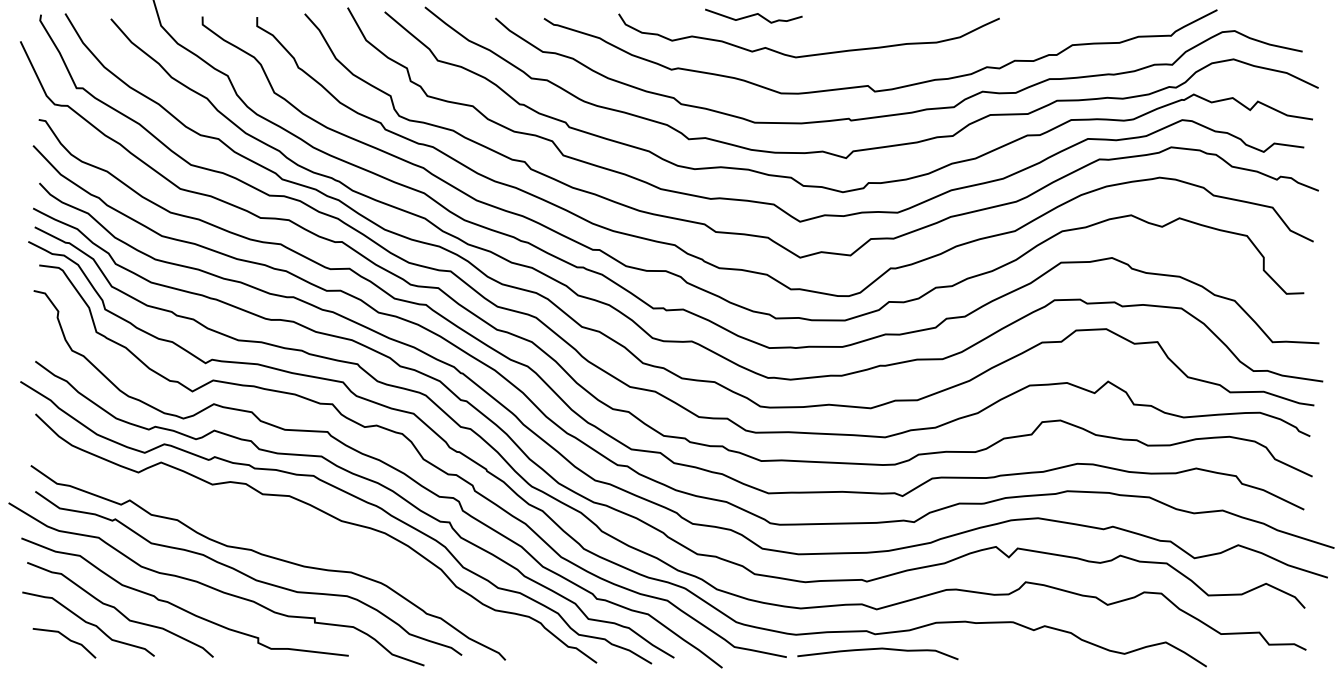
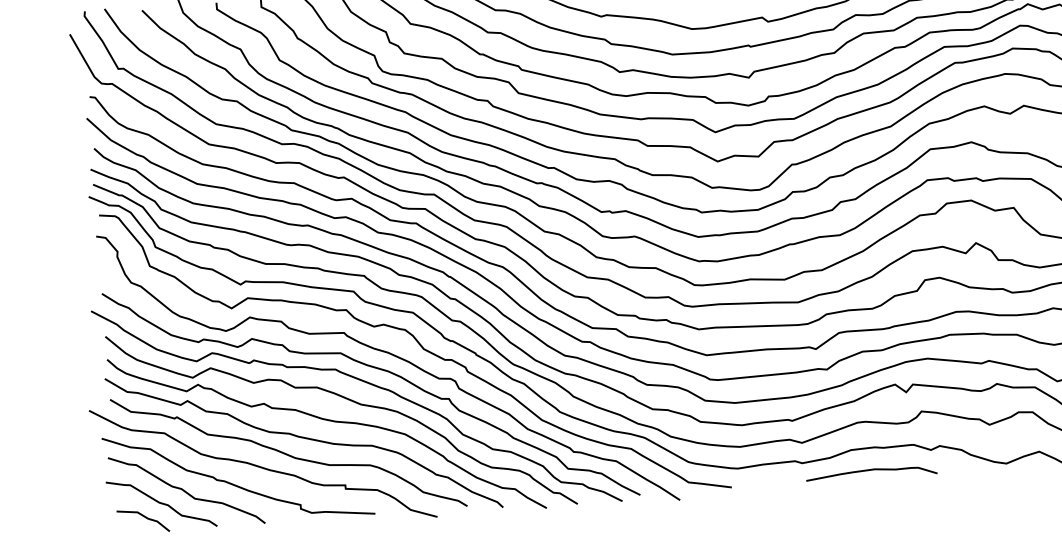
curve: (300, 538) -> (328, 421), added
curve: (877, 649) -> (871, 470), moved

